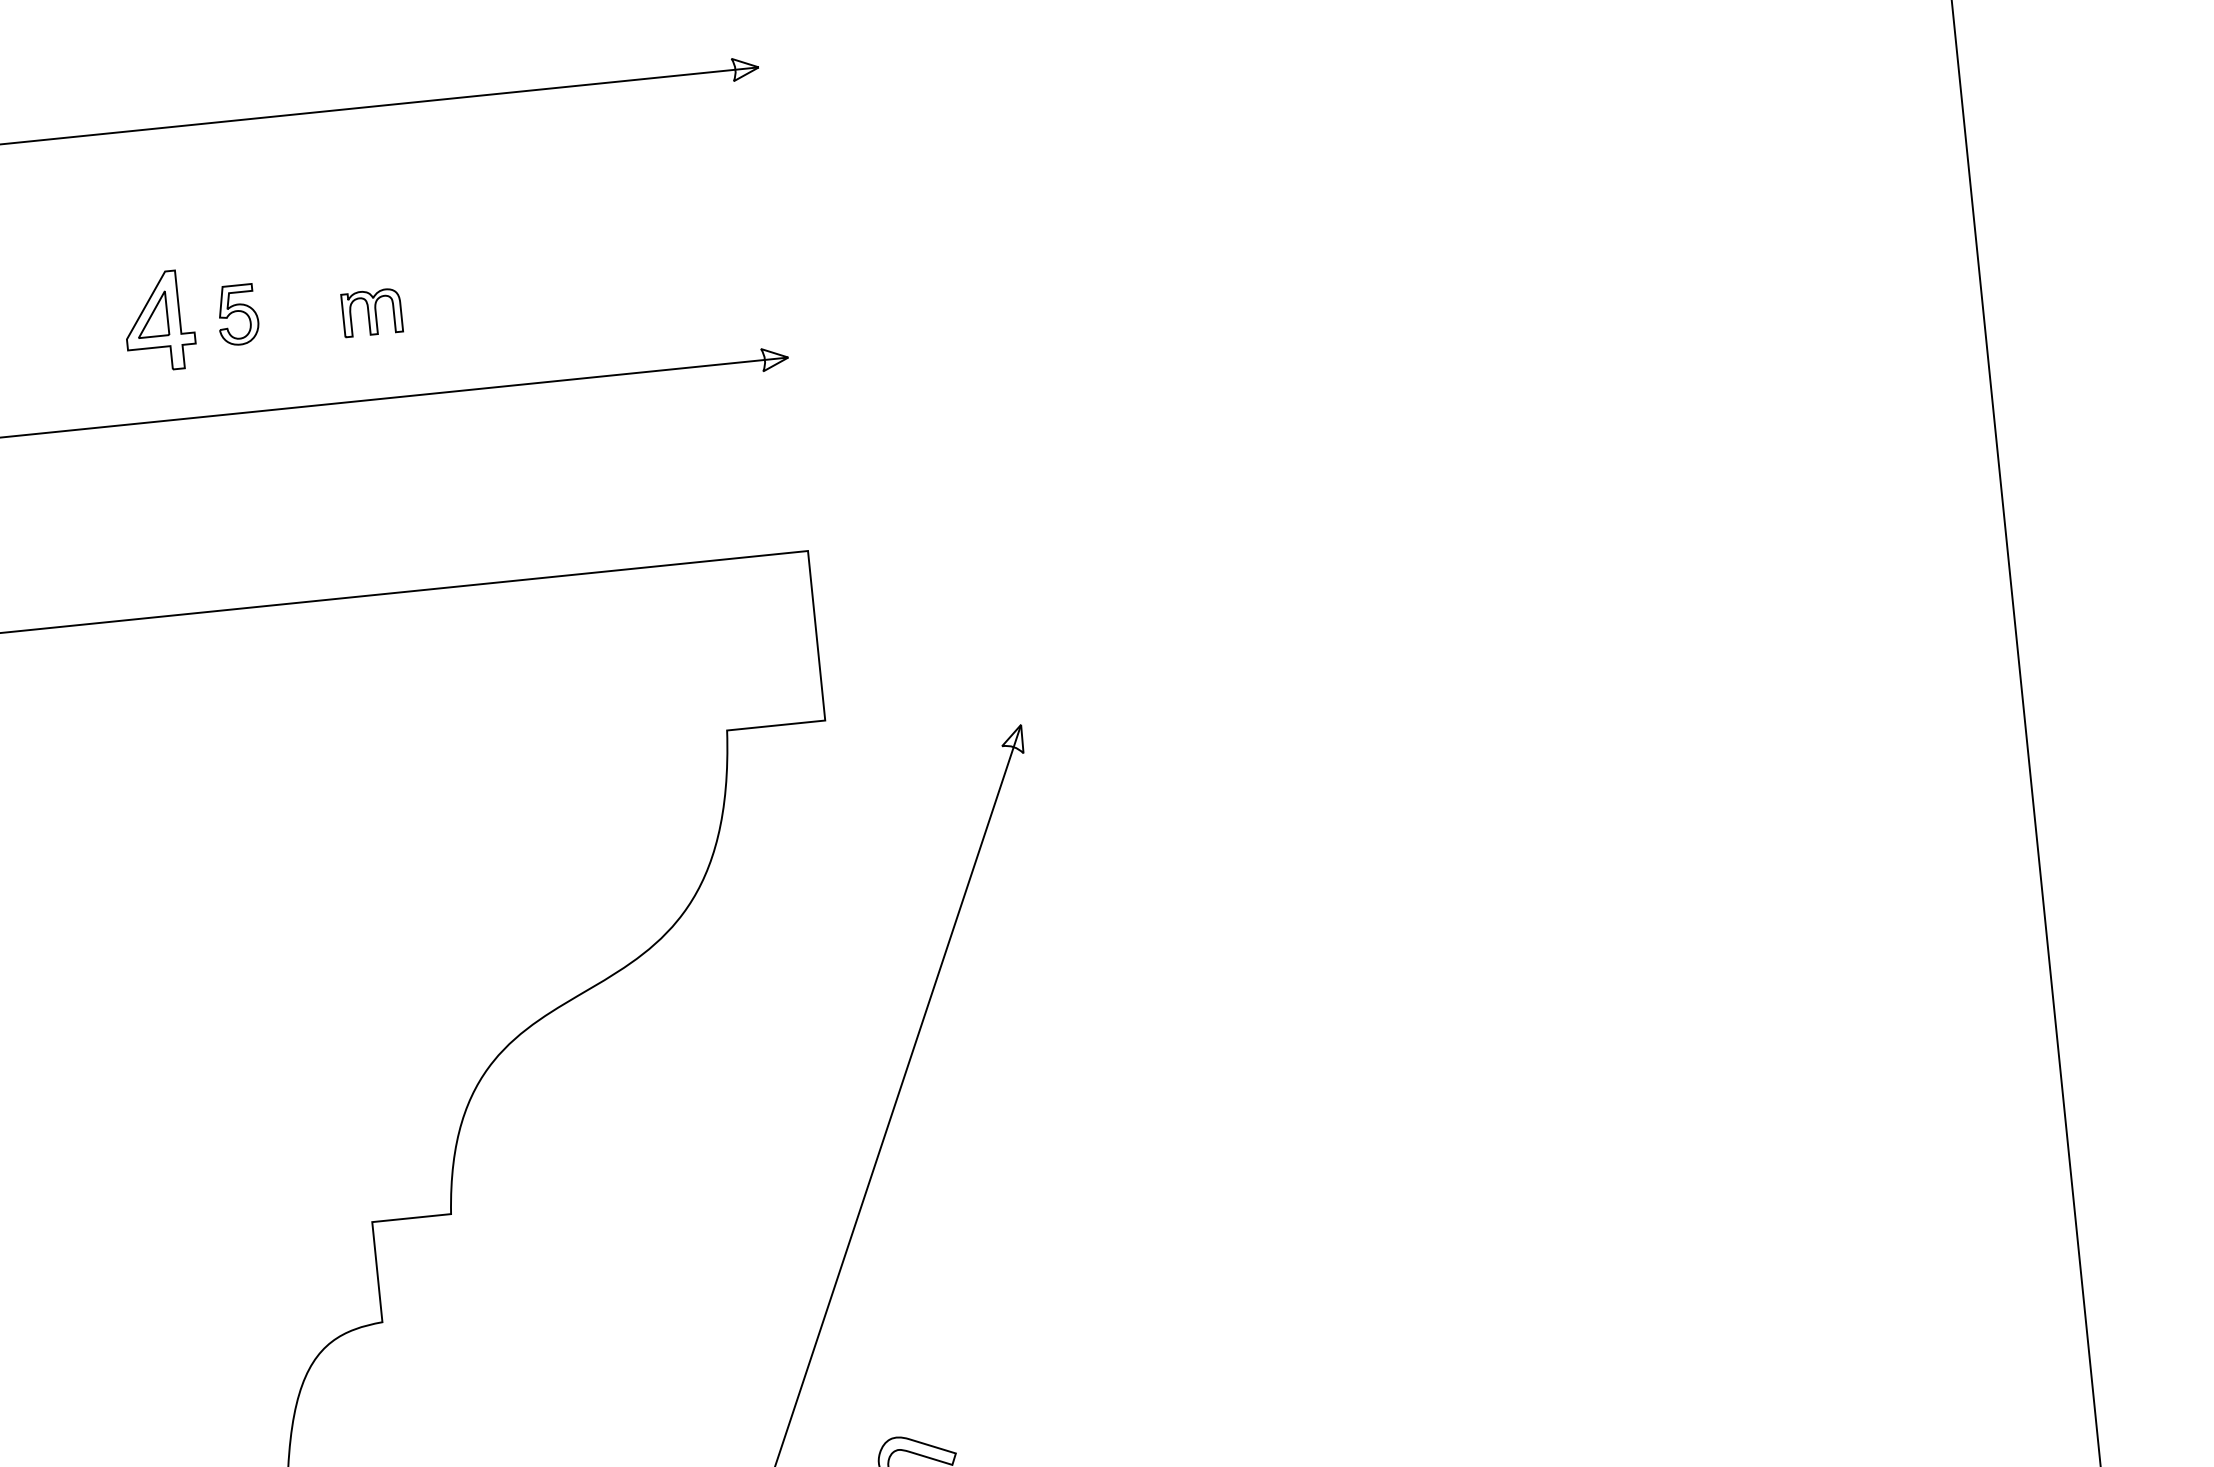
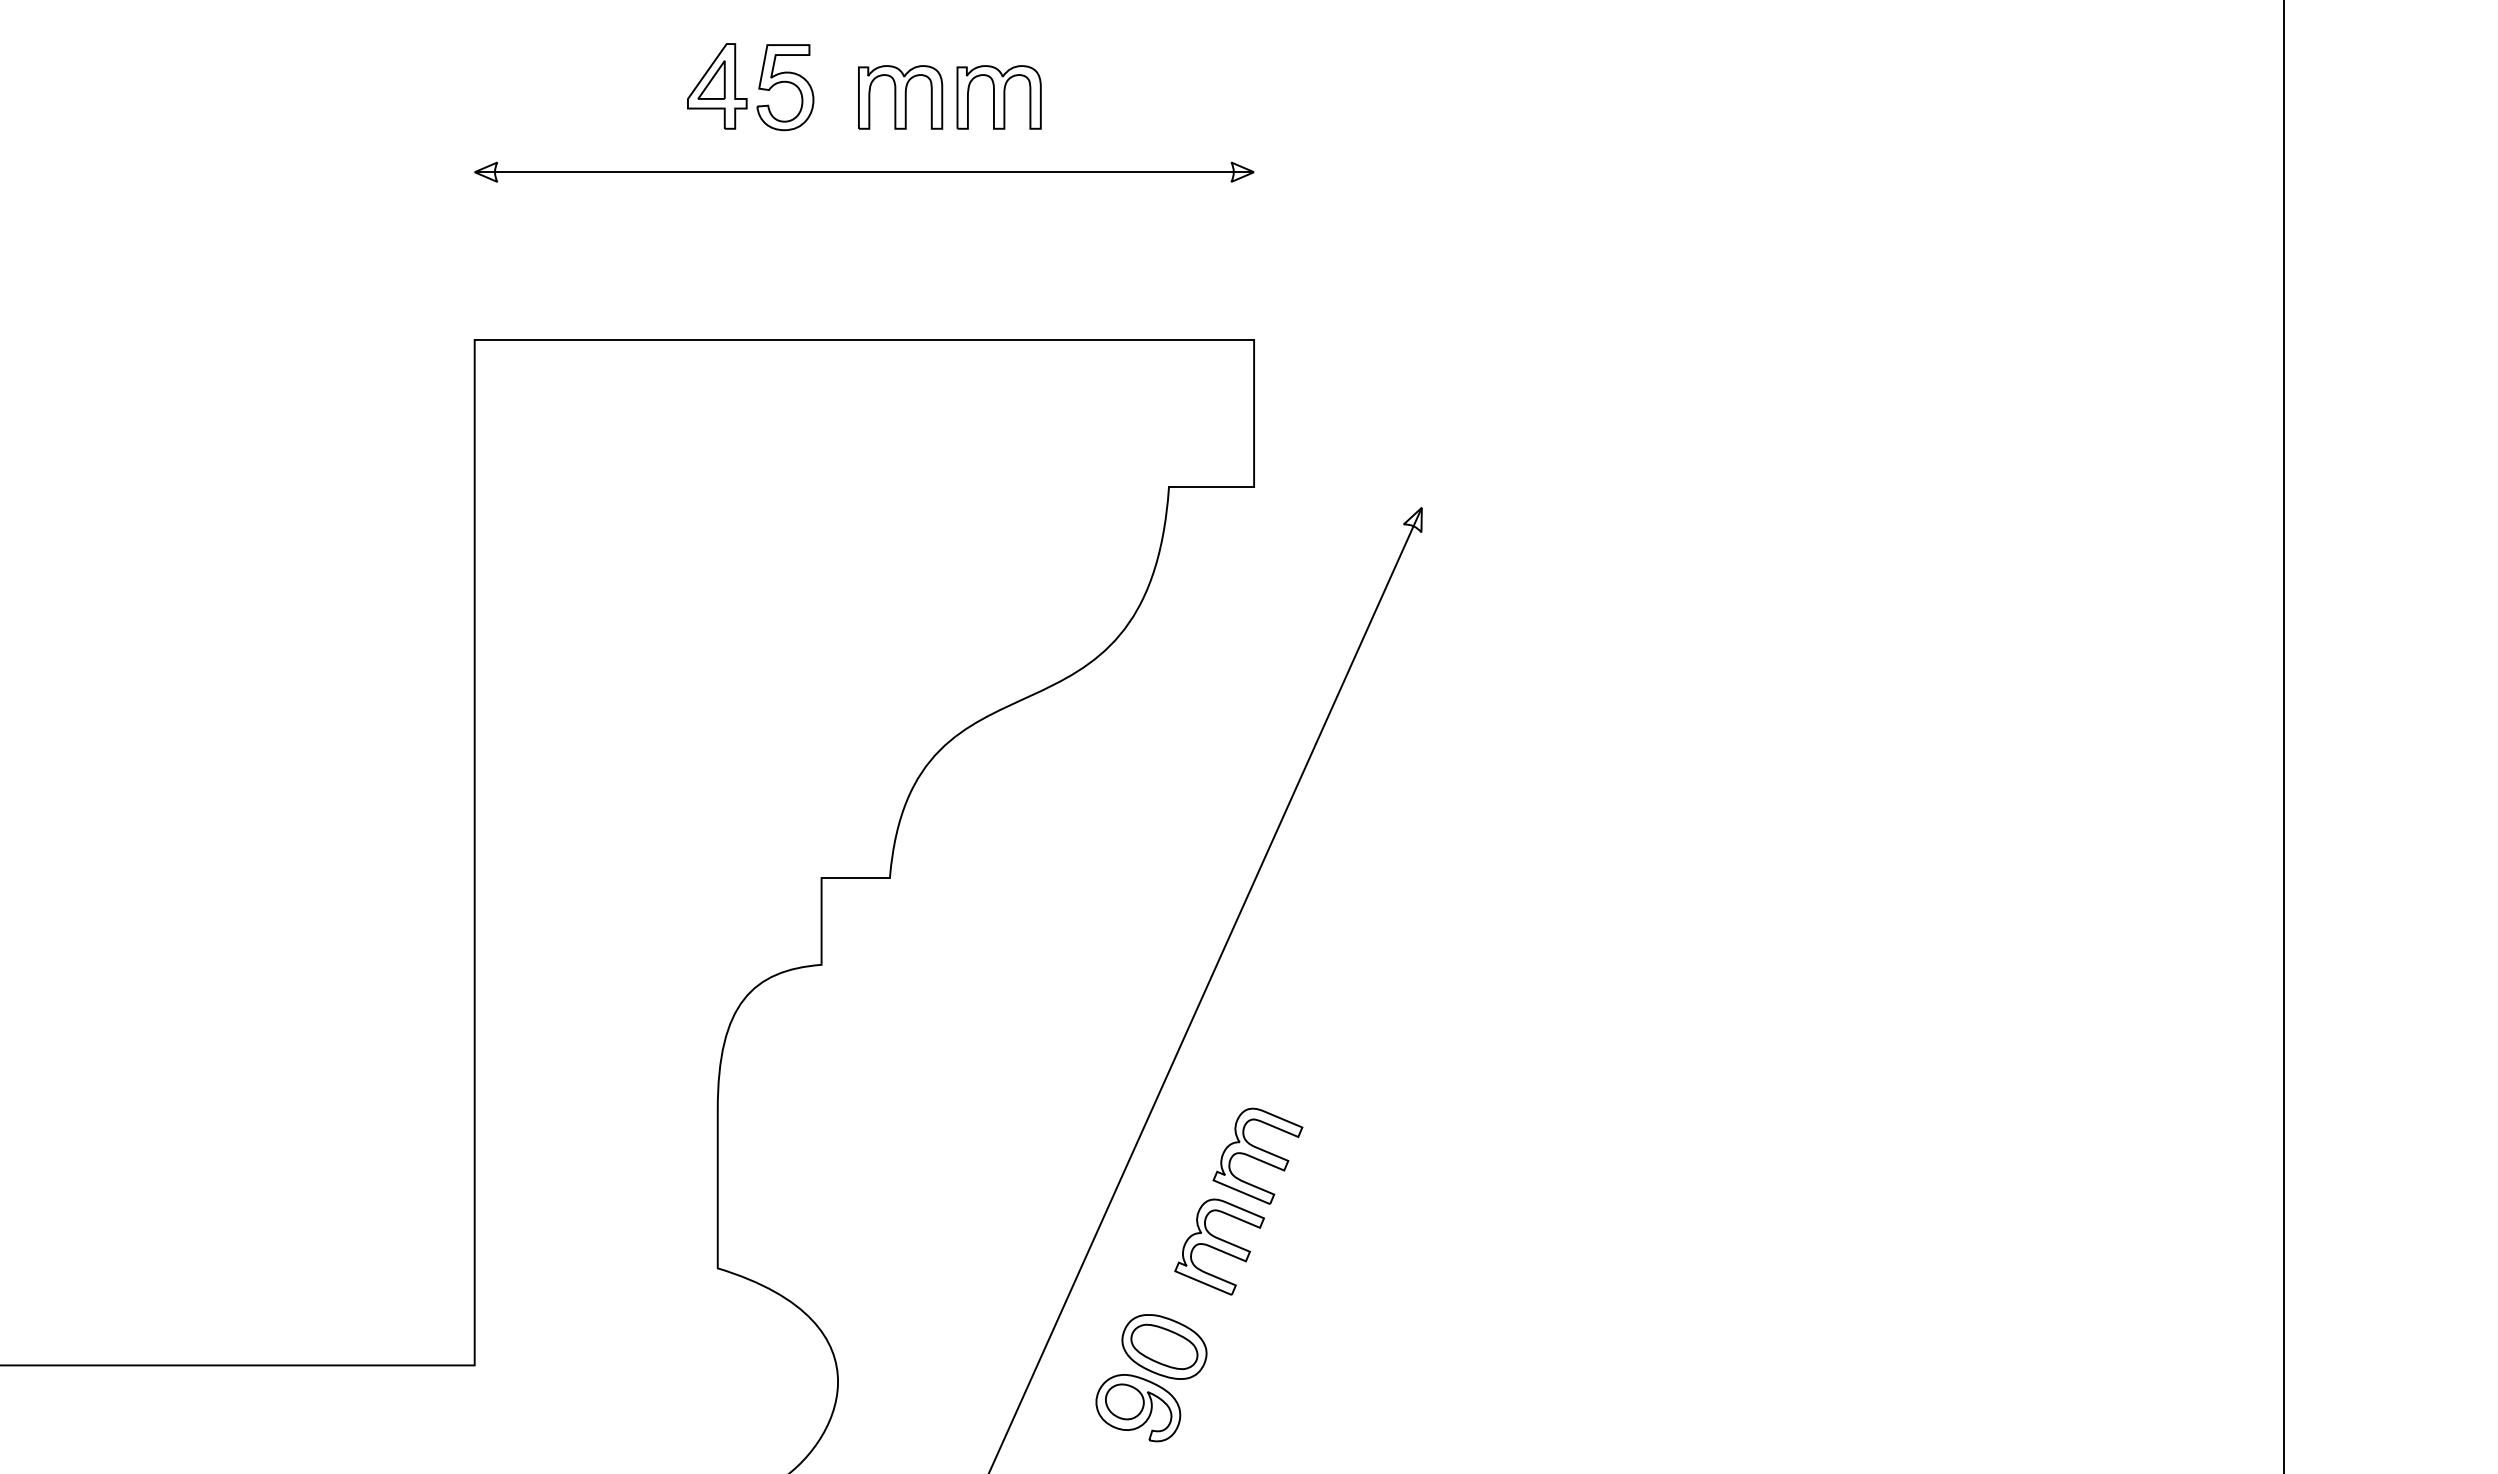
part: (484, 301) -> (998, 97), added
part: (371, 312) -> (900, 97), size x1.67
part: (238, 314) -> (785, 87), size x1.67

